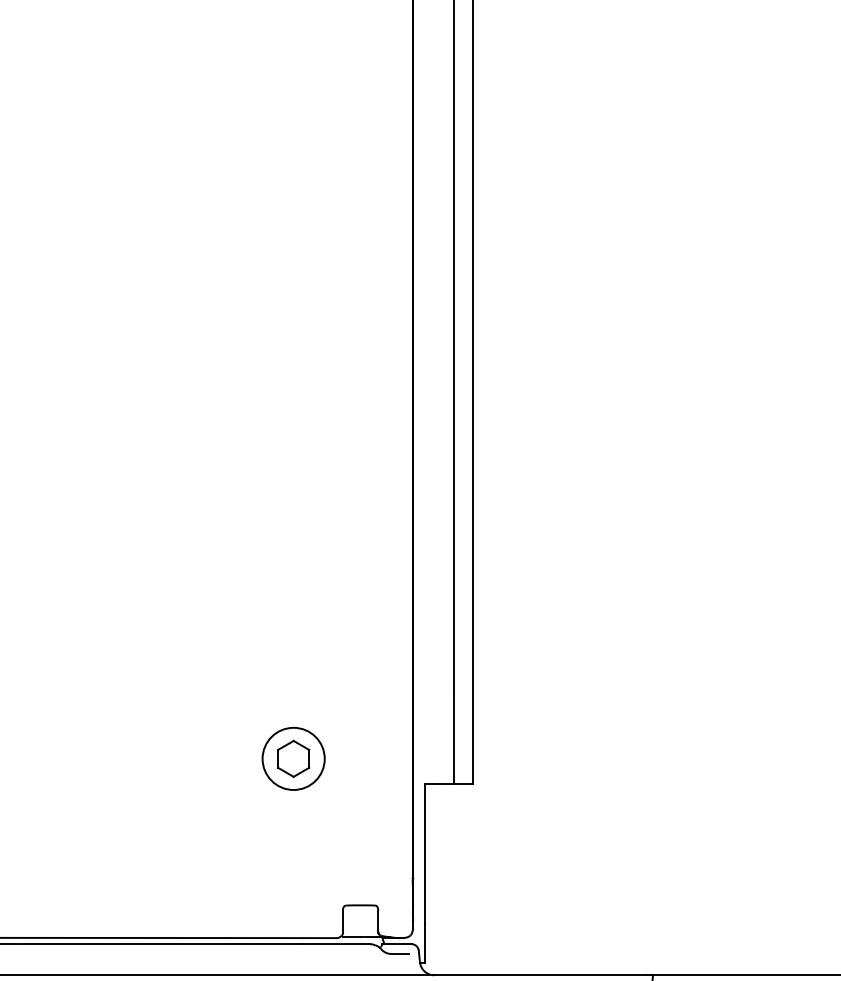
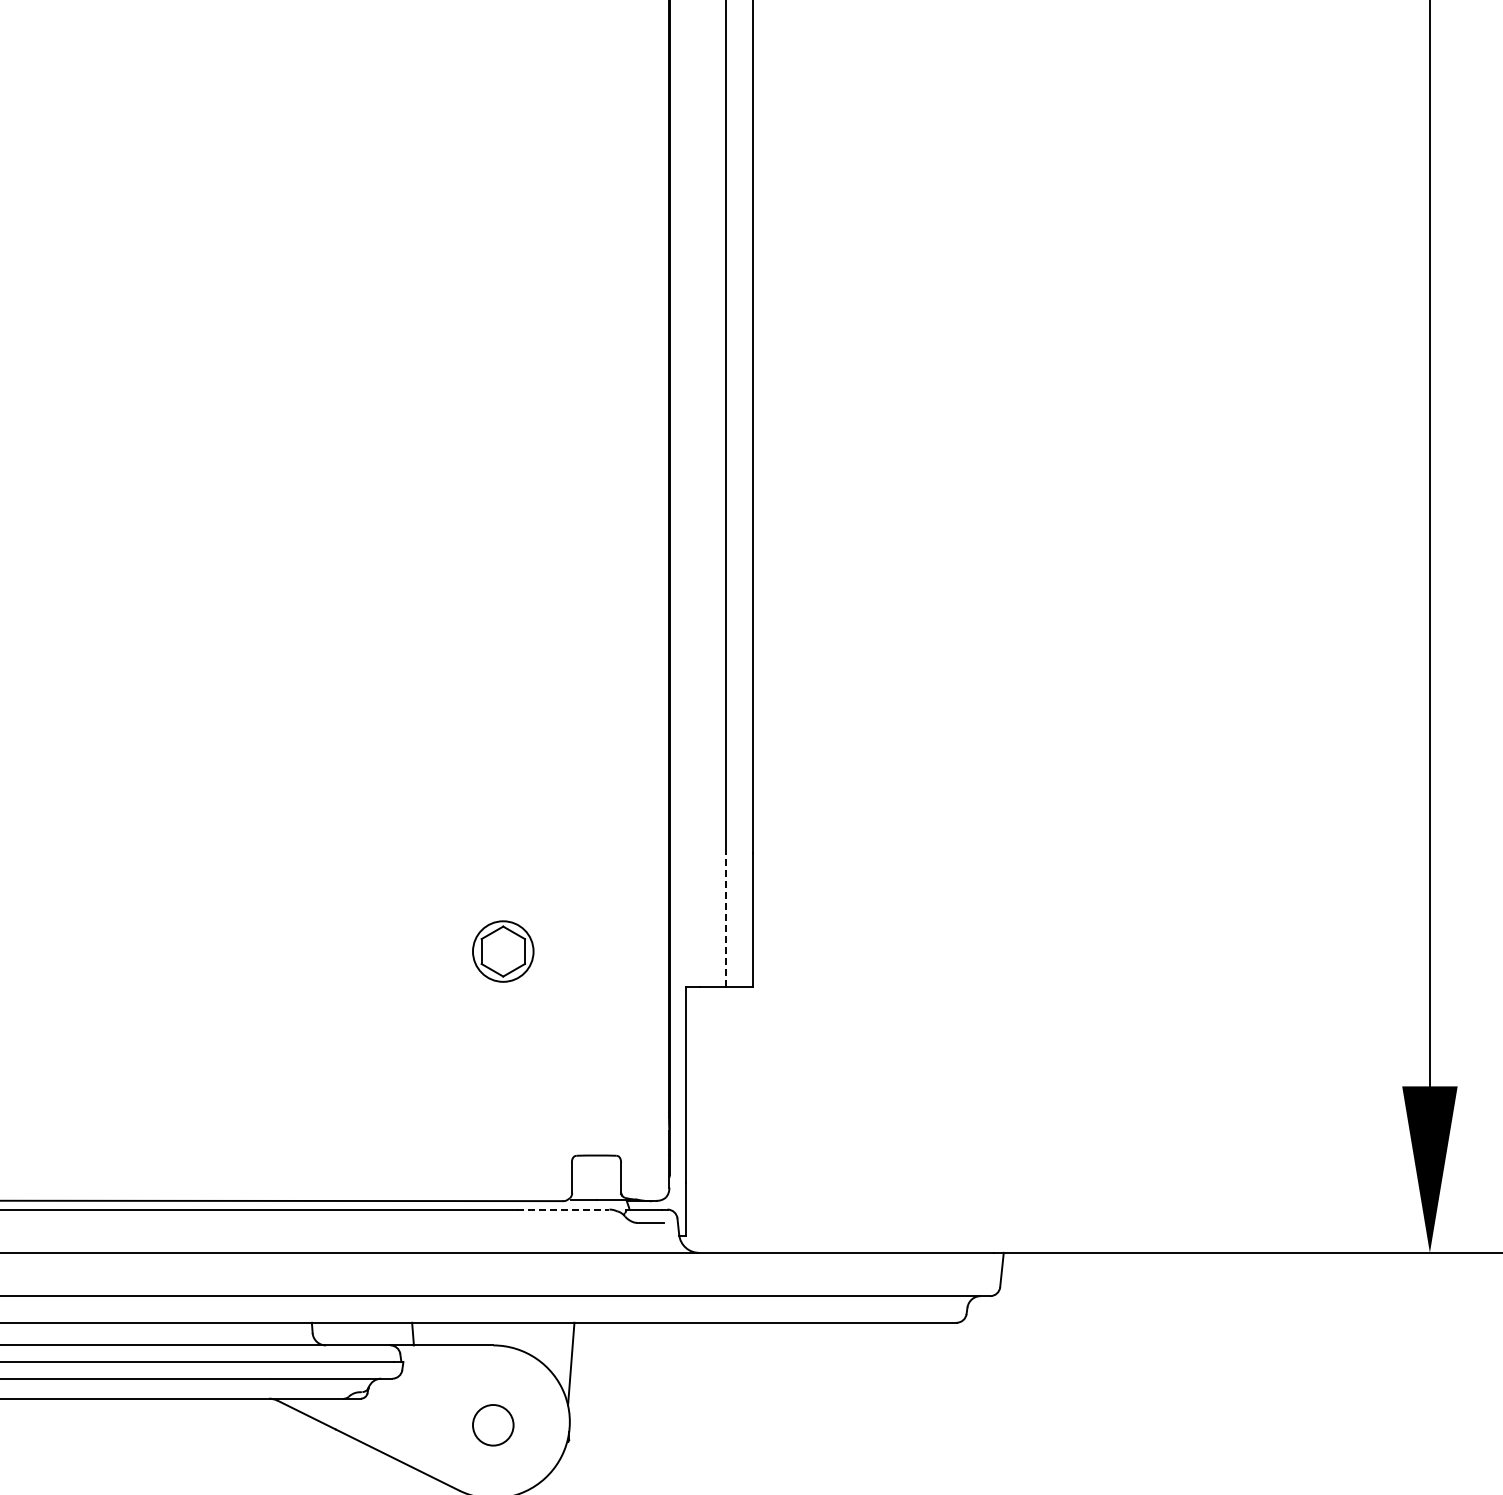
line: (453, 735) -> (726, 919), solid -> dashed
circle: (293, 758) -> (503, 951), size x0.7
line: (336, 944) -> (563, 1209), solid -> dashed

